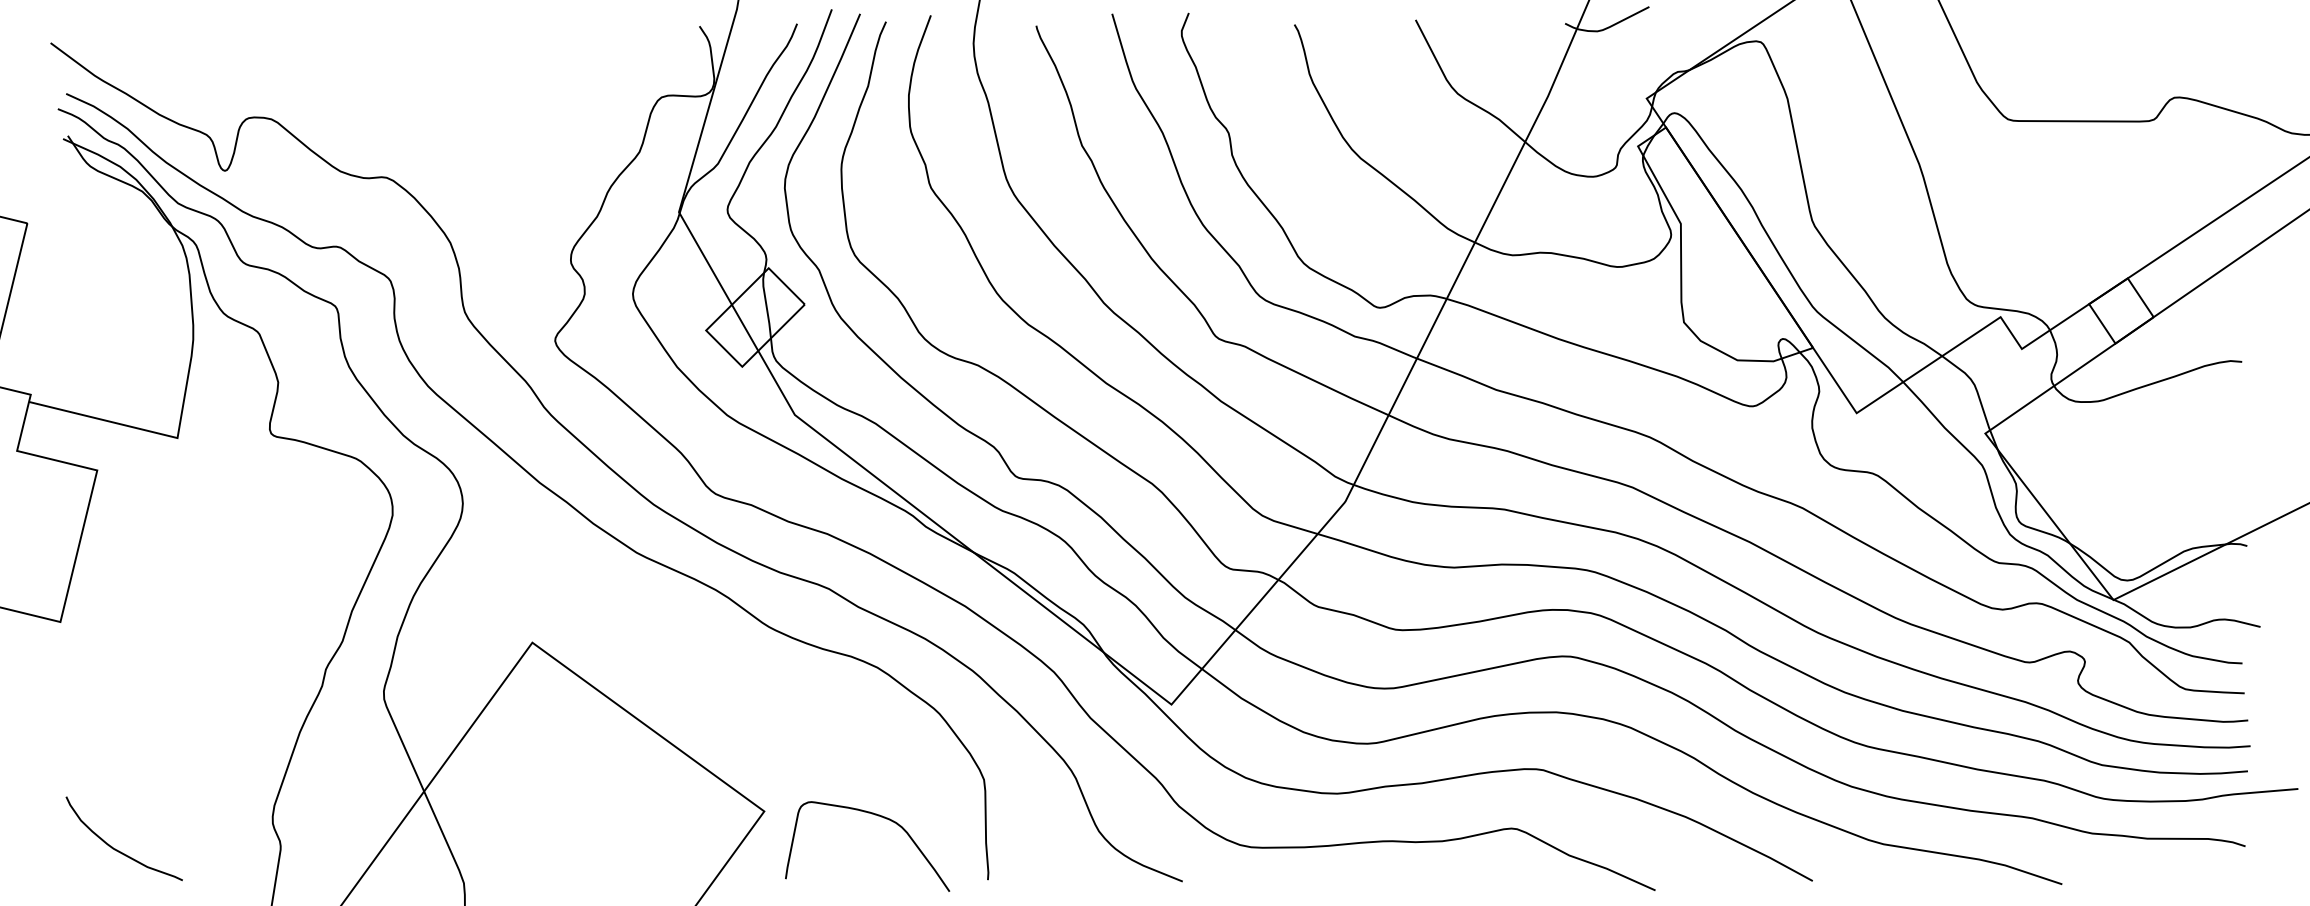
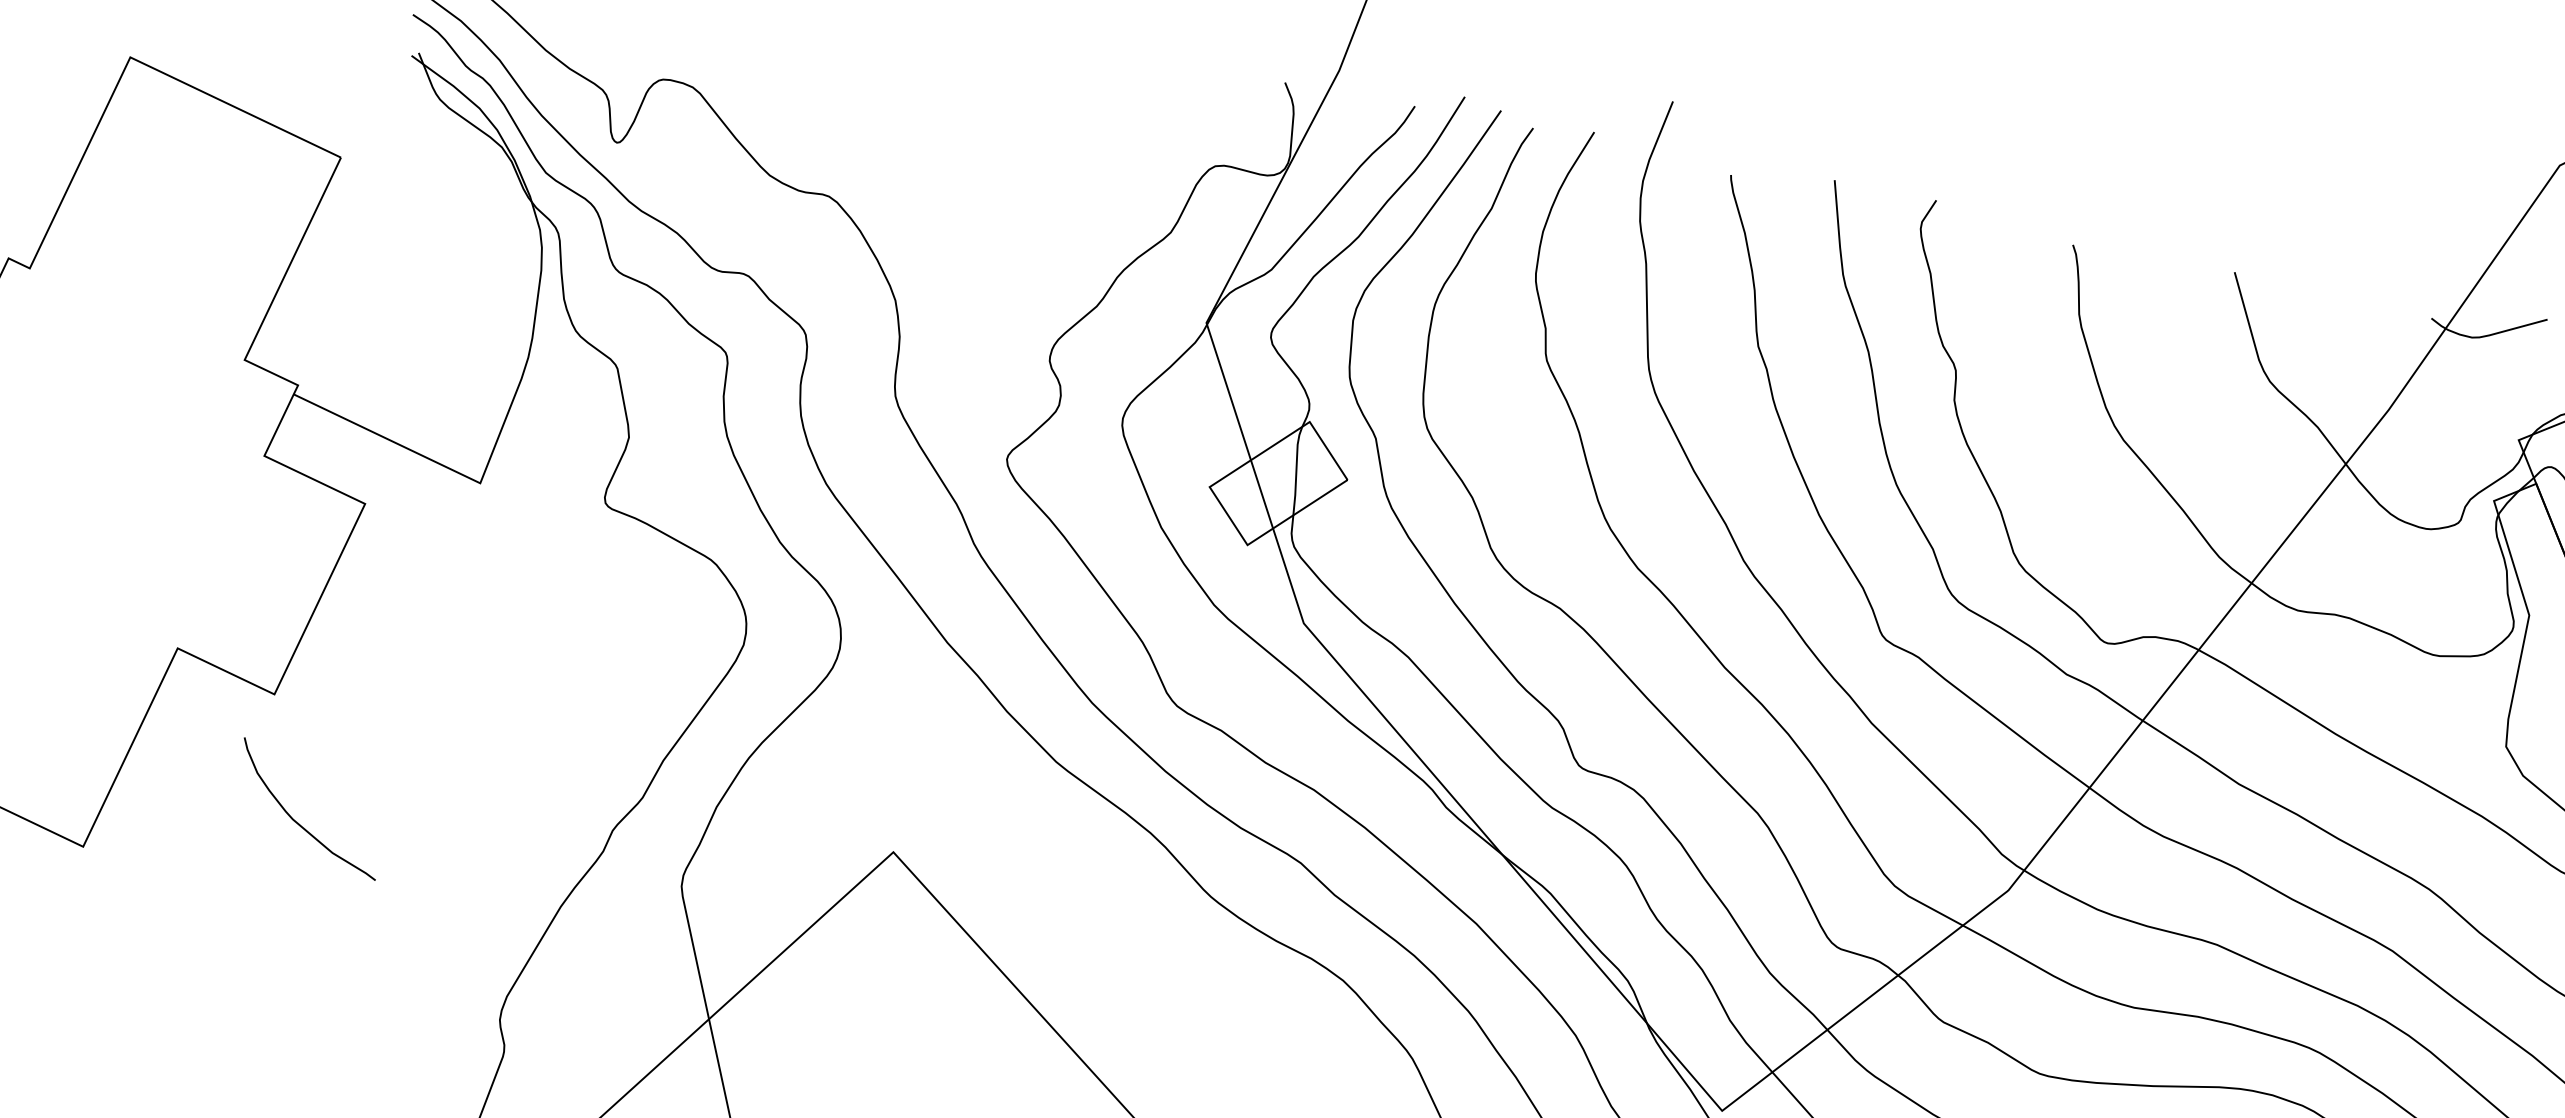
curve: (117, 849) -> (297, 821), moved

